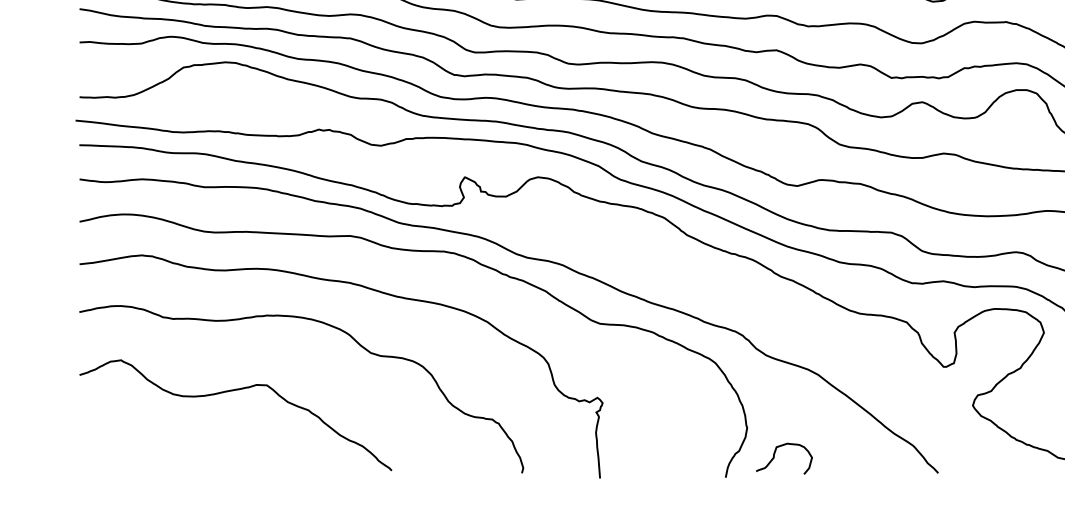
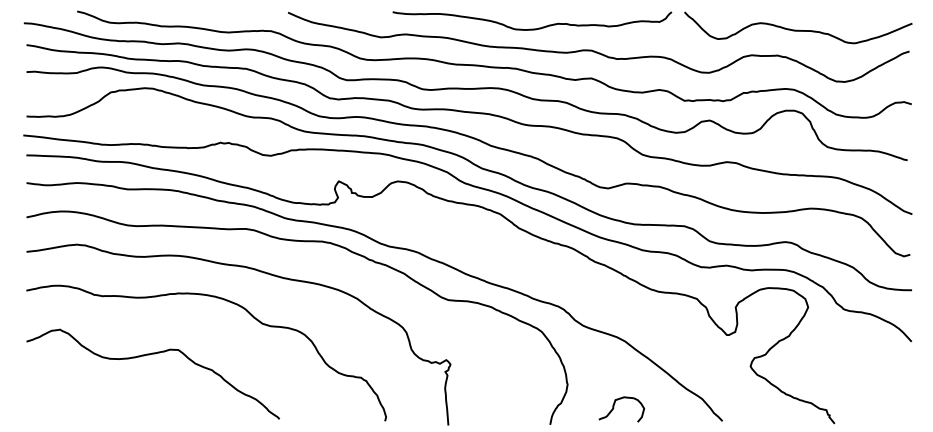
curve: (775, 457) -> (614, 408), moved

